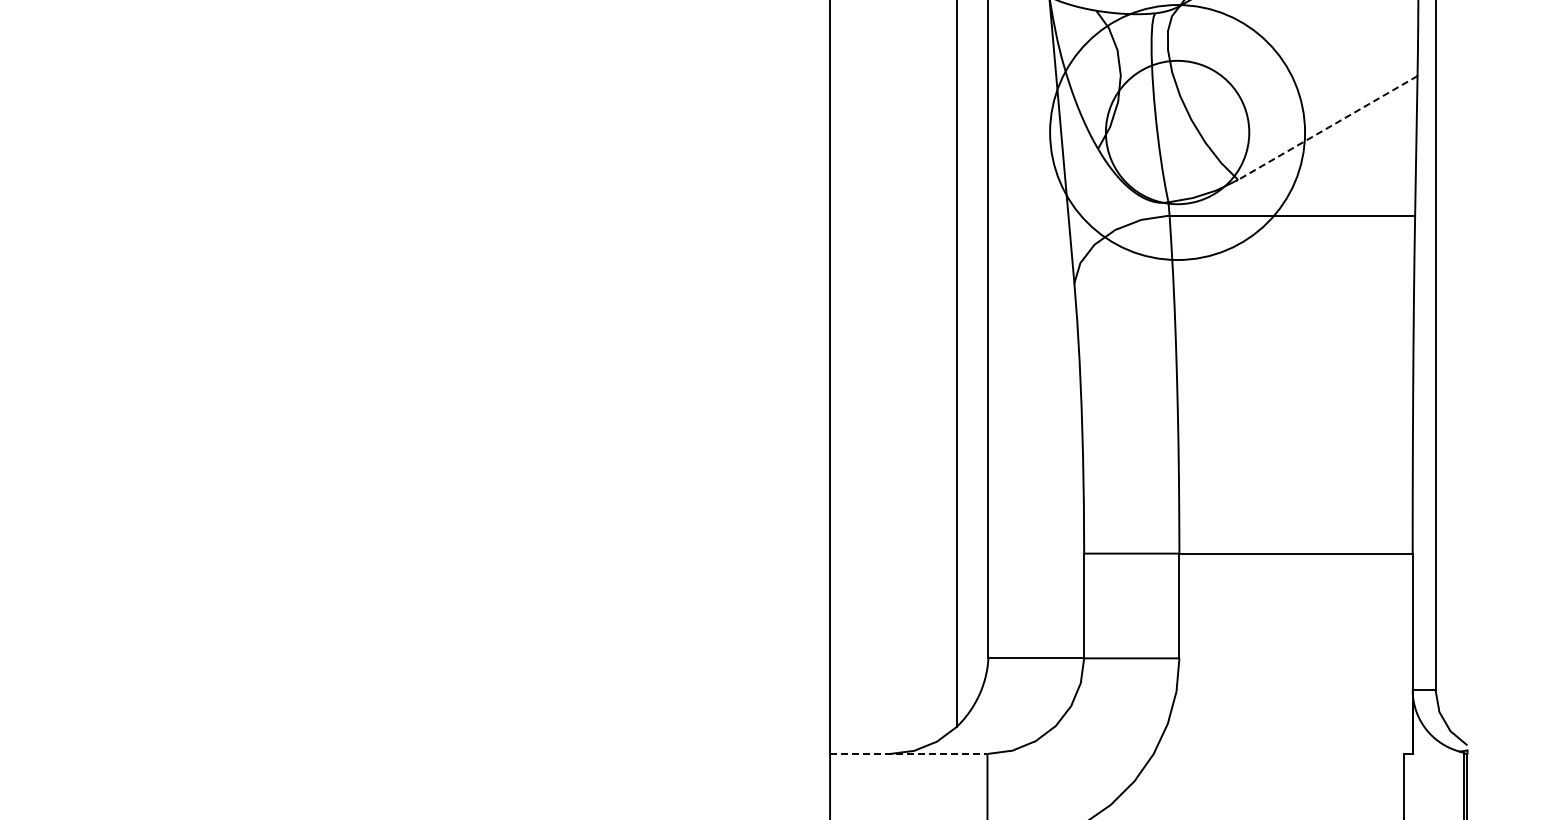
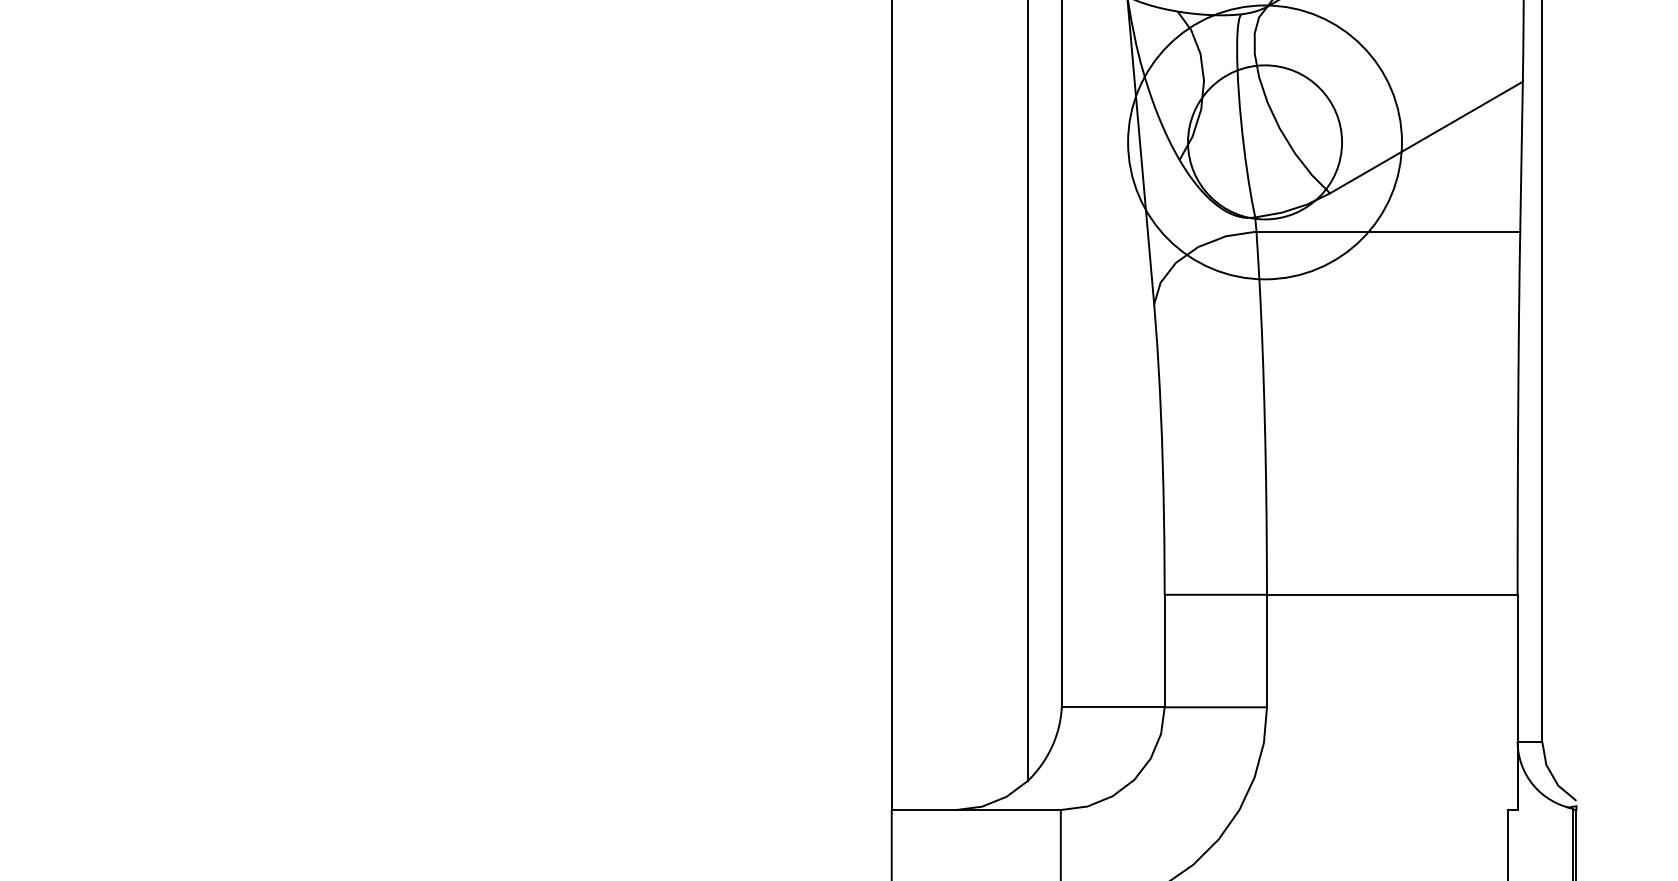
line: (1327, 127) -> (1426, 137), dashed -> solid
line: (908, 753) -> (975, 809), dashed -> solid

